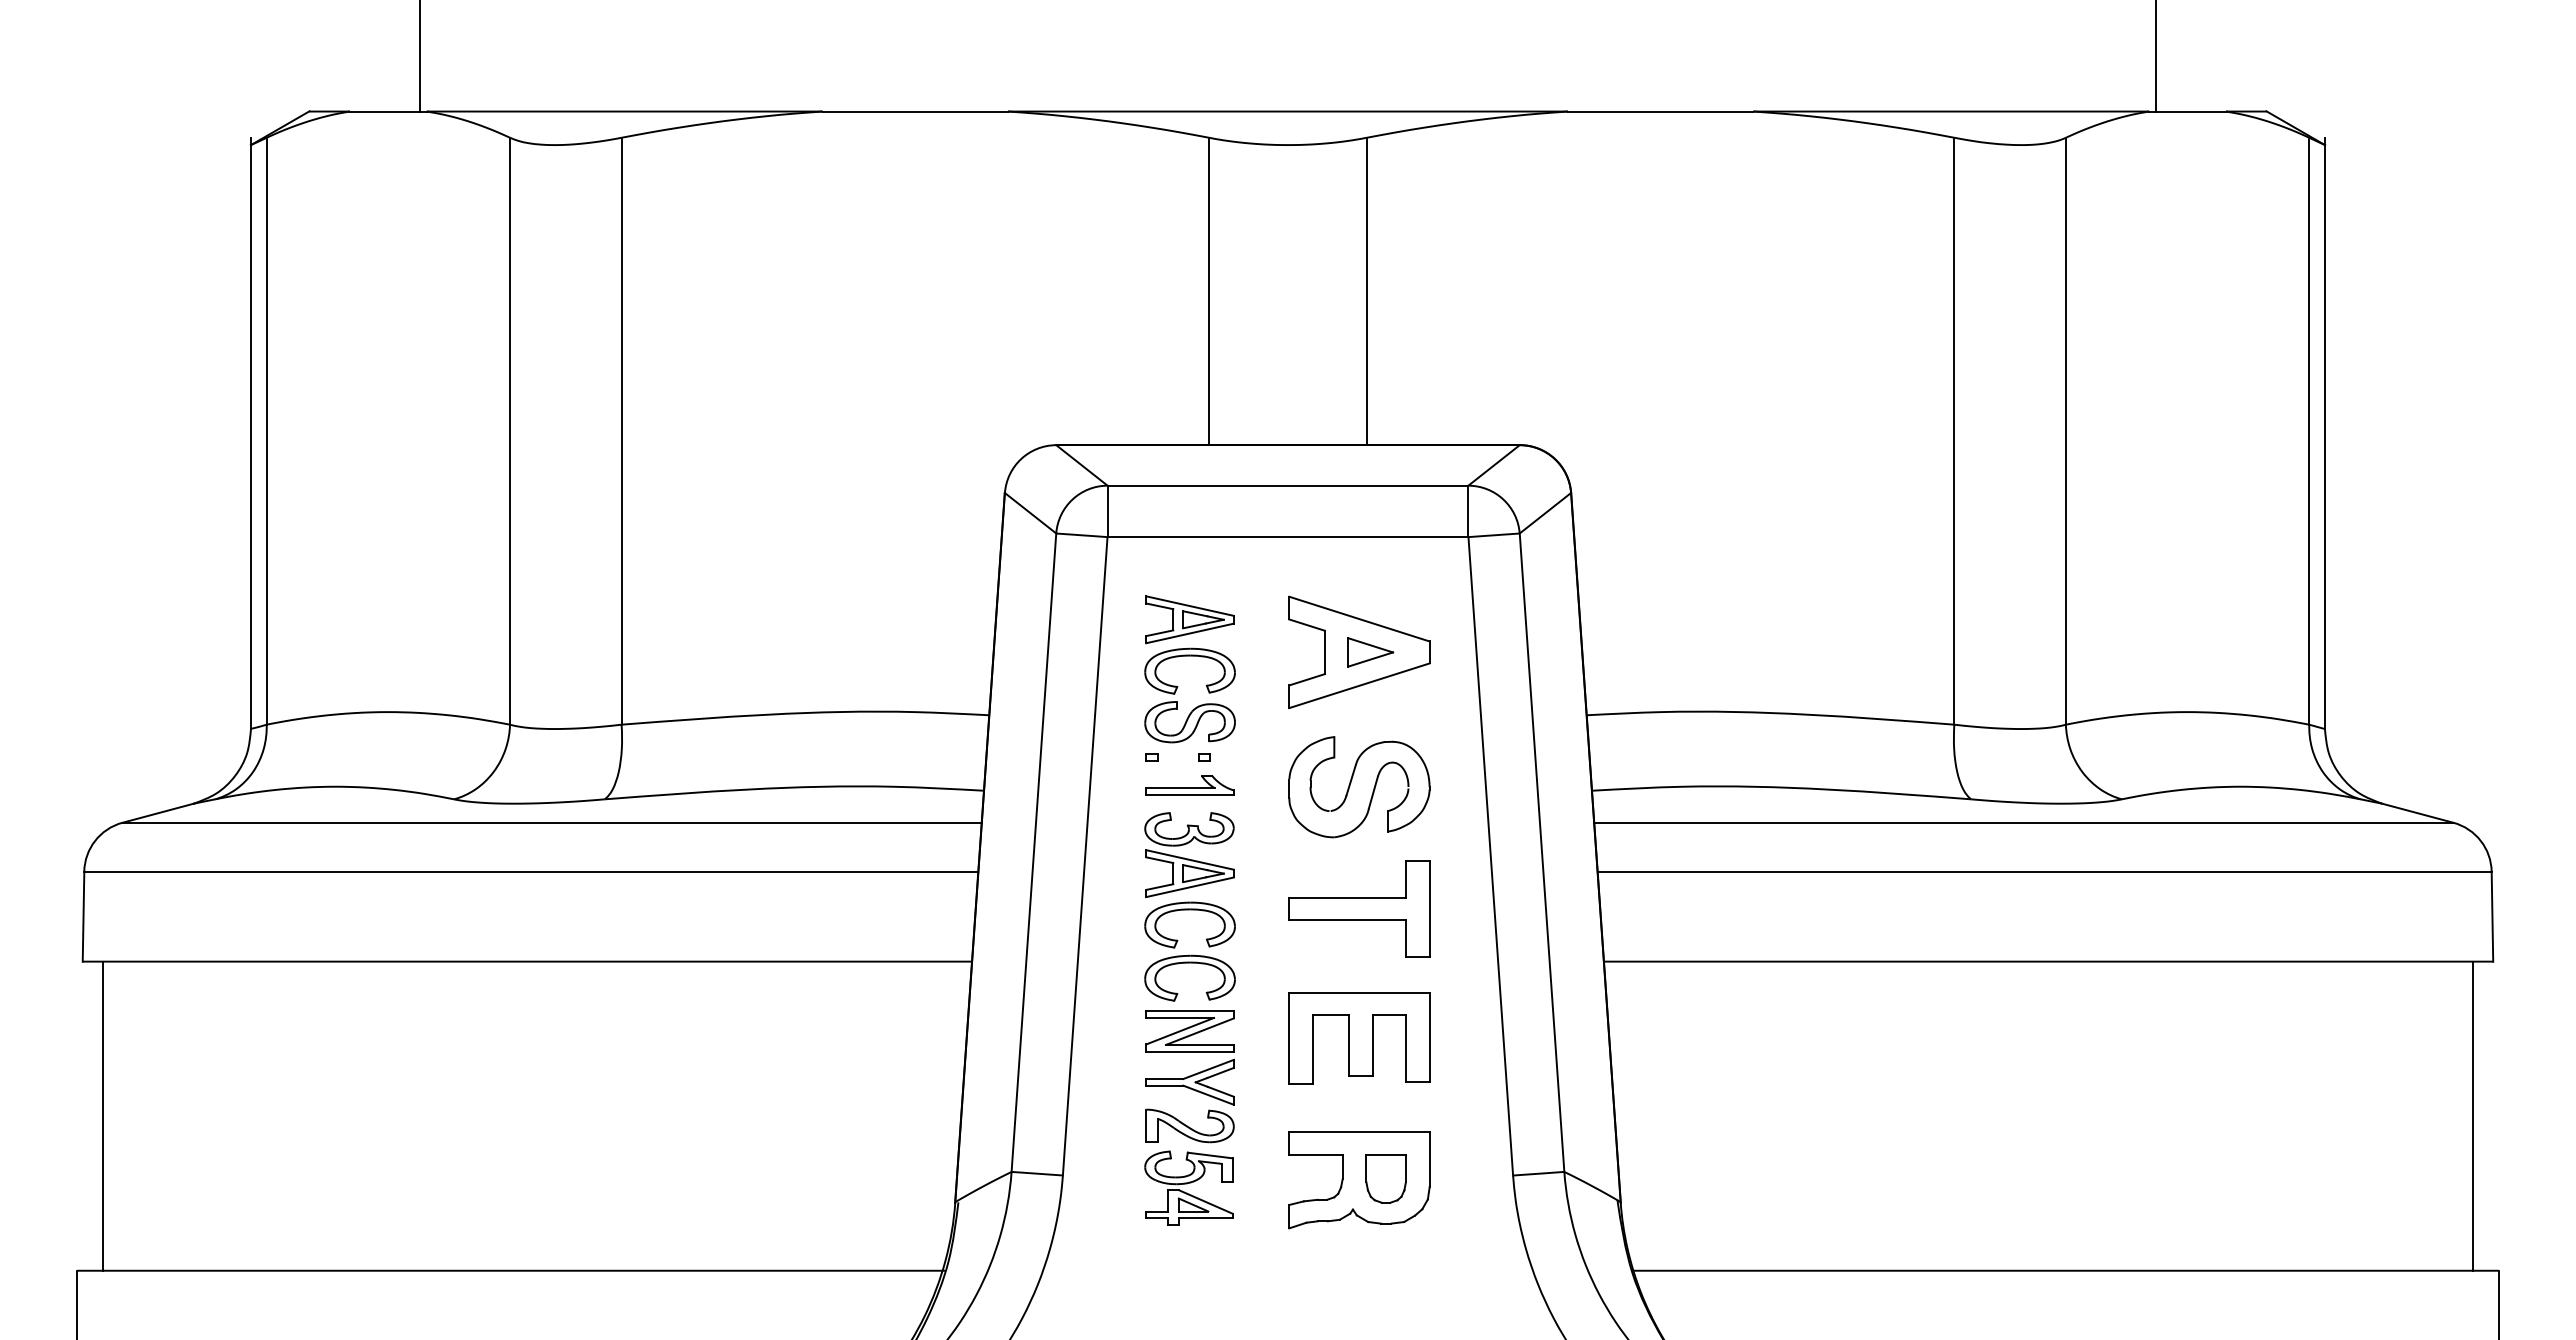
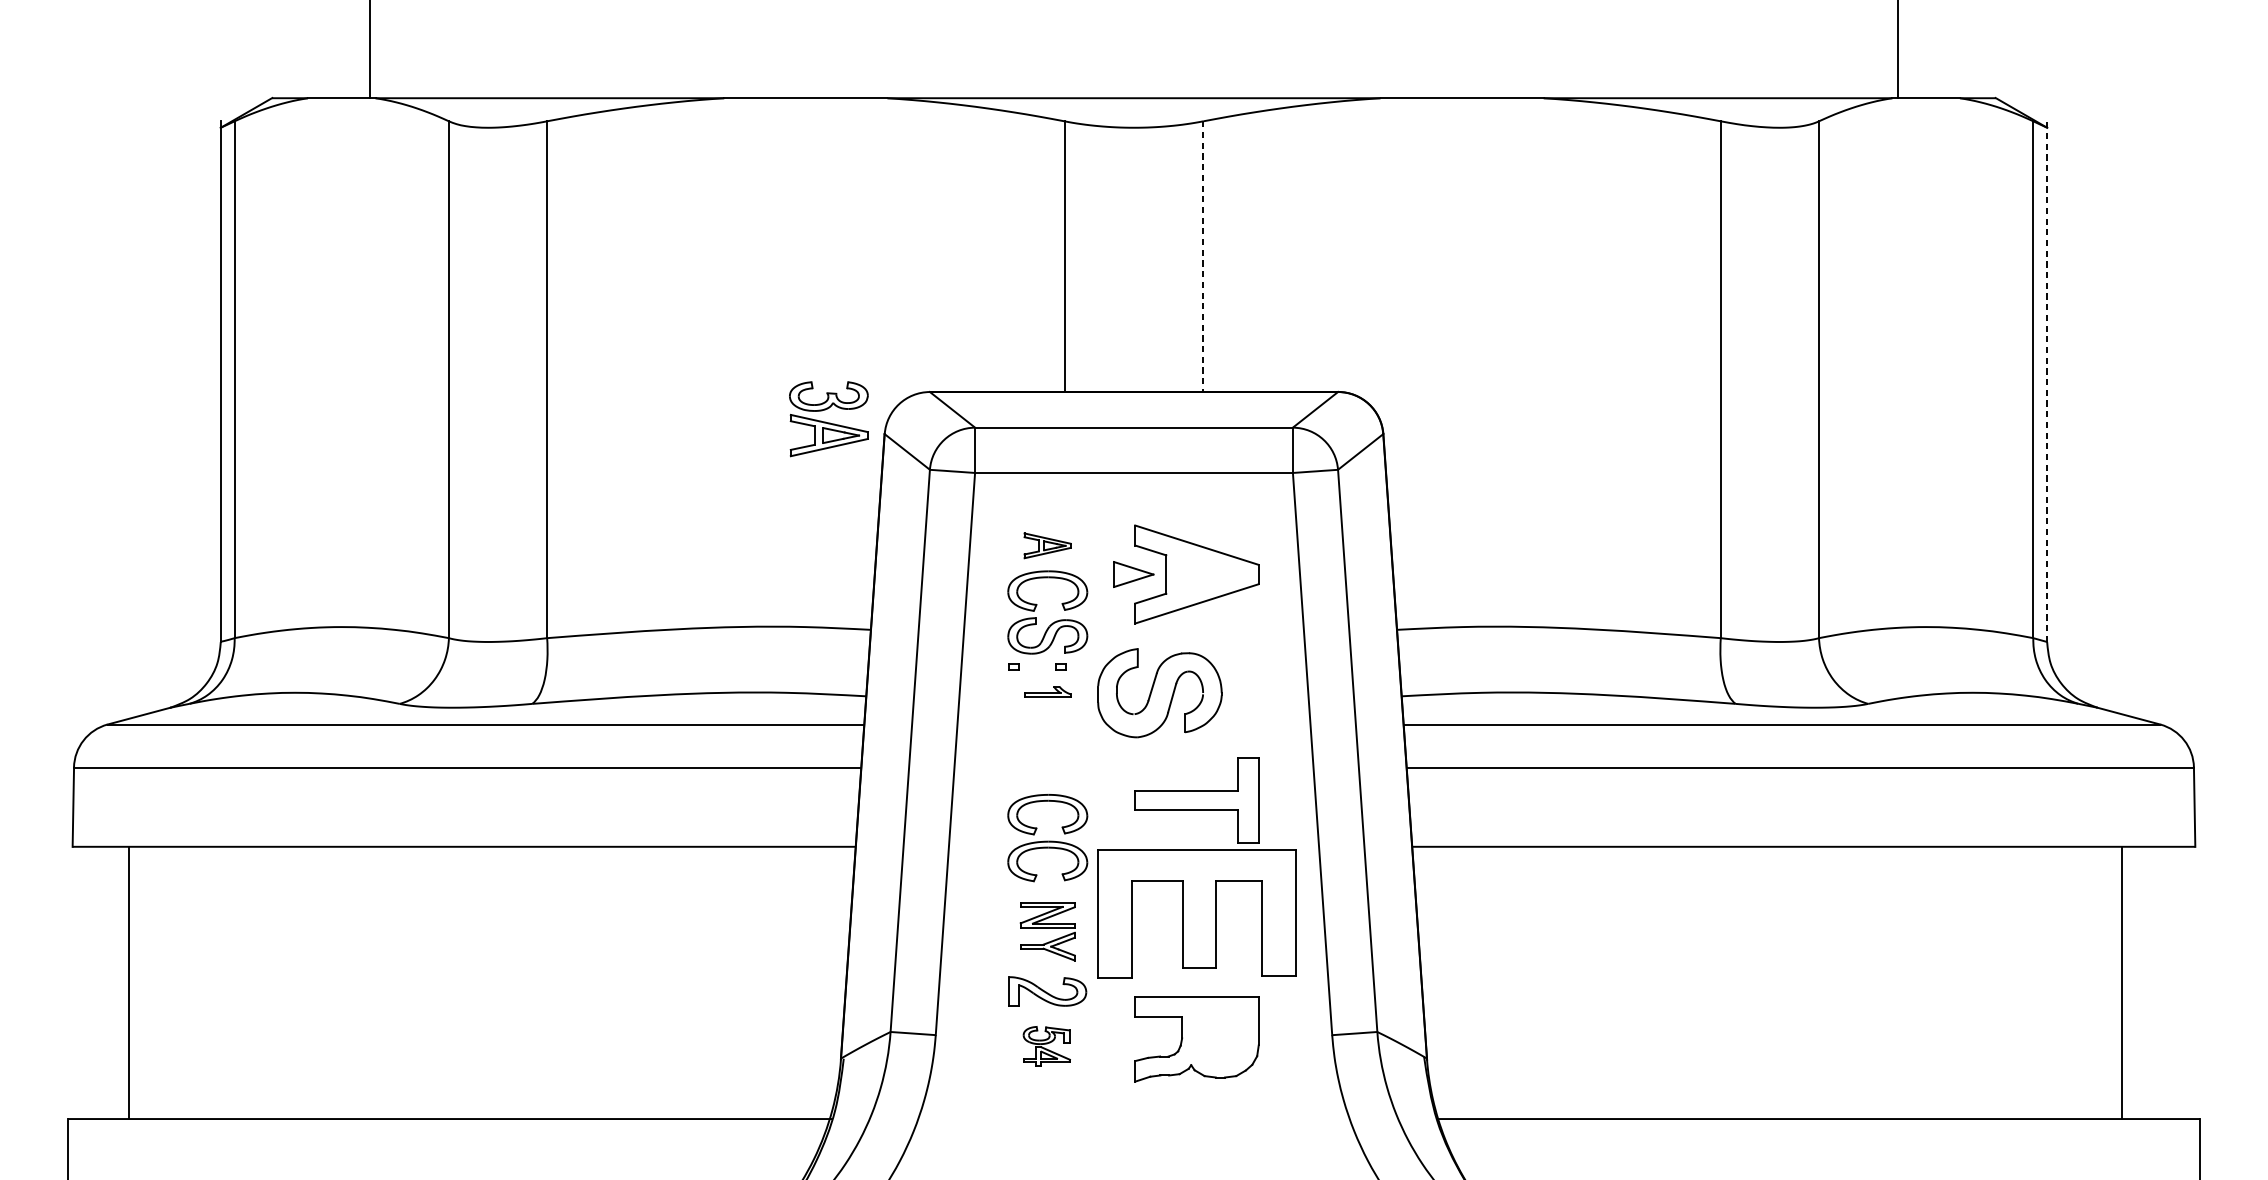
line: (1366, 291) -> (1203, 256), solid -> dashed
line: (2324, 433) -> (2046, 381), solid -> dashed
part: (1189, 619) -> (1047, 545), size x0.6
part: (1370, 652) -> (1133, 574), moved
part: (1351, 783) -> (1152, 689), moved
part: (1189, 785) -> (1047, 691), size x0.6
part: (1189, 854) -> (828, 418), moved
part: (1359, 1038) -> (1196, 914), size x1.6
part: (1189, 1057) -> (1047, 931), size x0.7
line: (103, 1115) -> (129, 982), moved
line: (2472, 1115) -> (2121, 982), moved
part: (1385, 1178) -> (1219, 1037), removed
part: (1188, 1187) -> (1046, 1045), size x0.6

